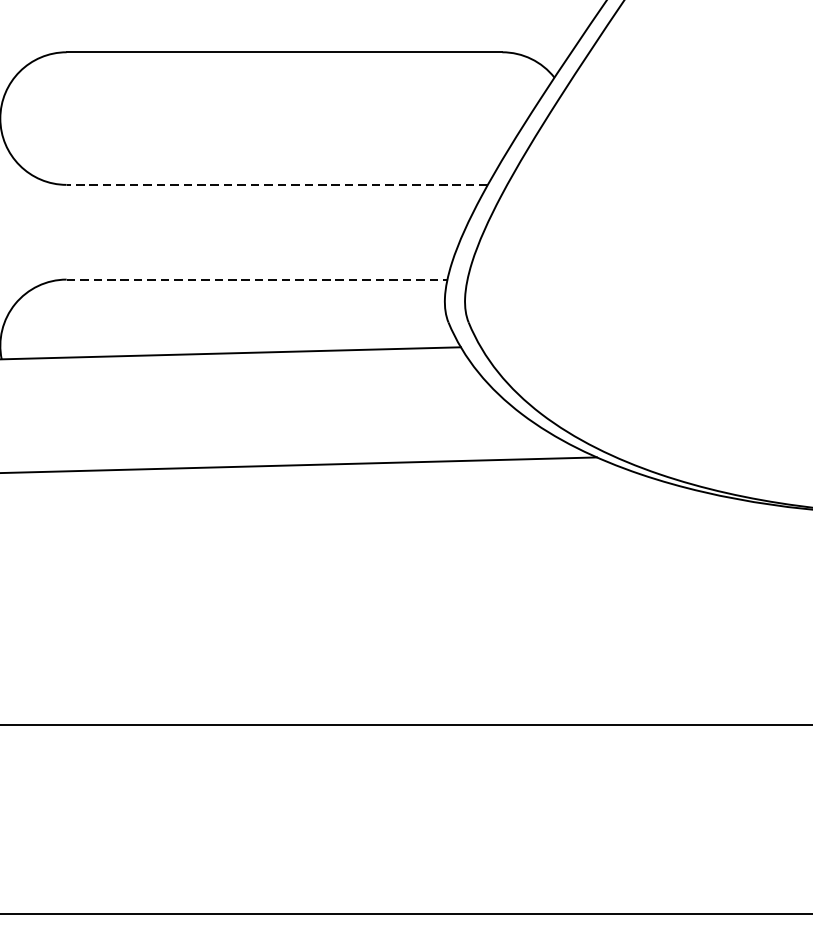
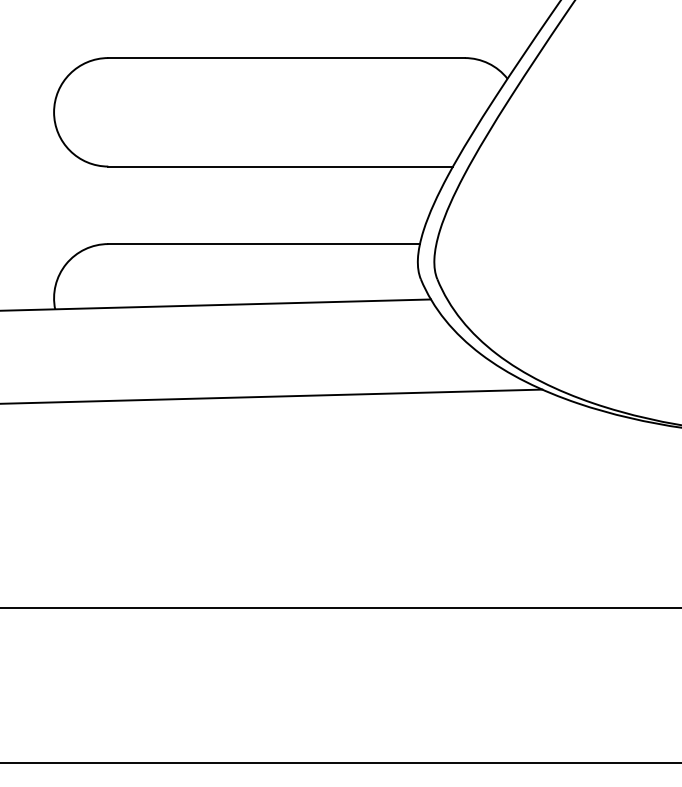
line: (277, 184) -> (280, 166), dashed -> solid
line: (257, 280) -> (264, 244), dashed -> solid

